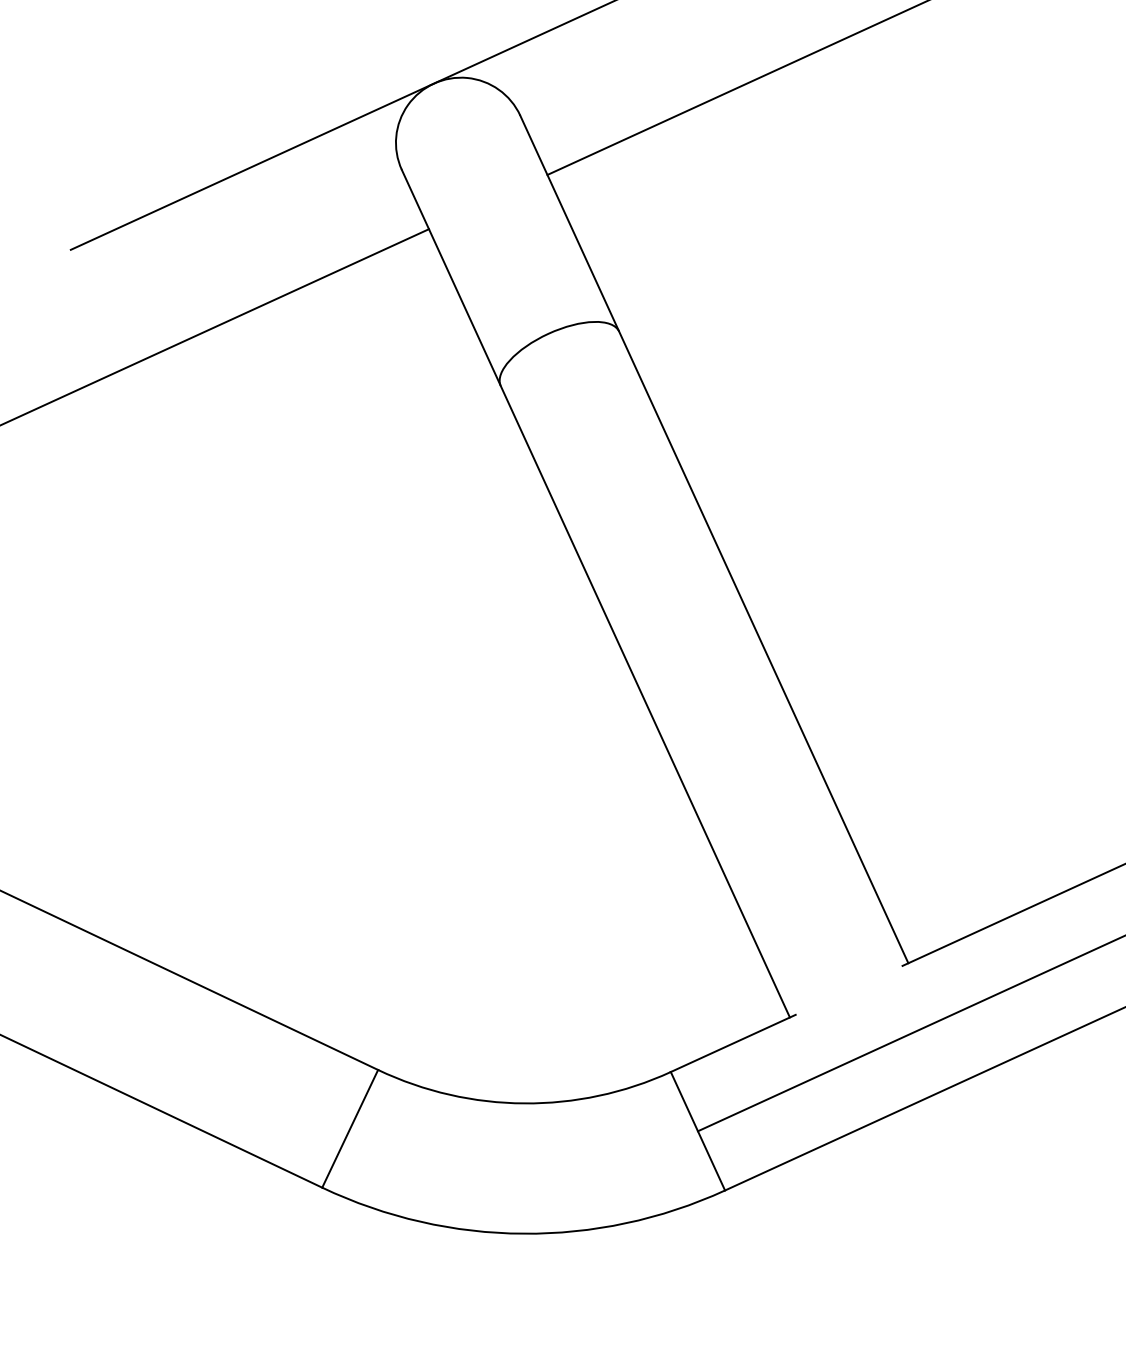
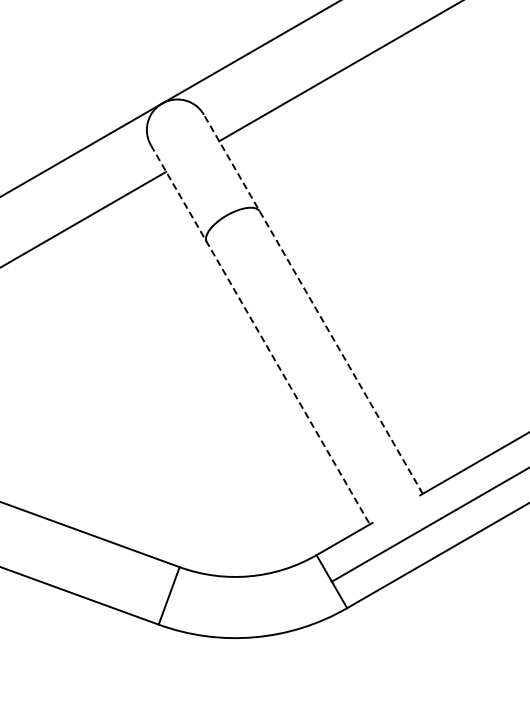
line: (714, 539) -> (313, 304), solid -> dashed
line: (596, 592) -> (260, 334), solid -> dashed

